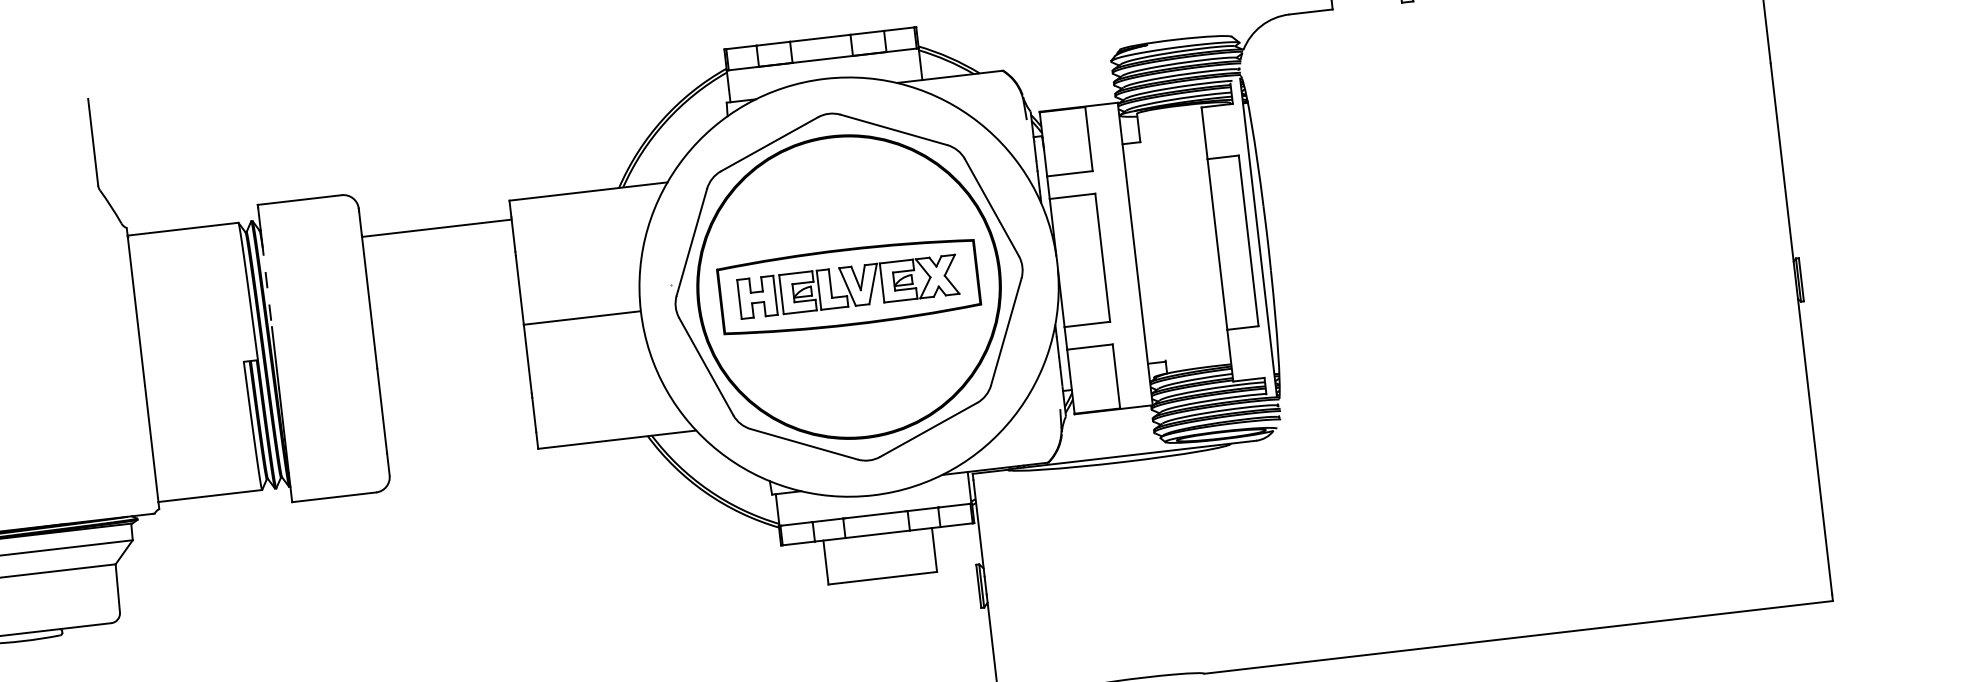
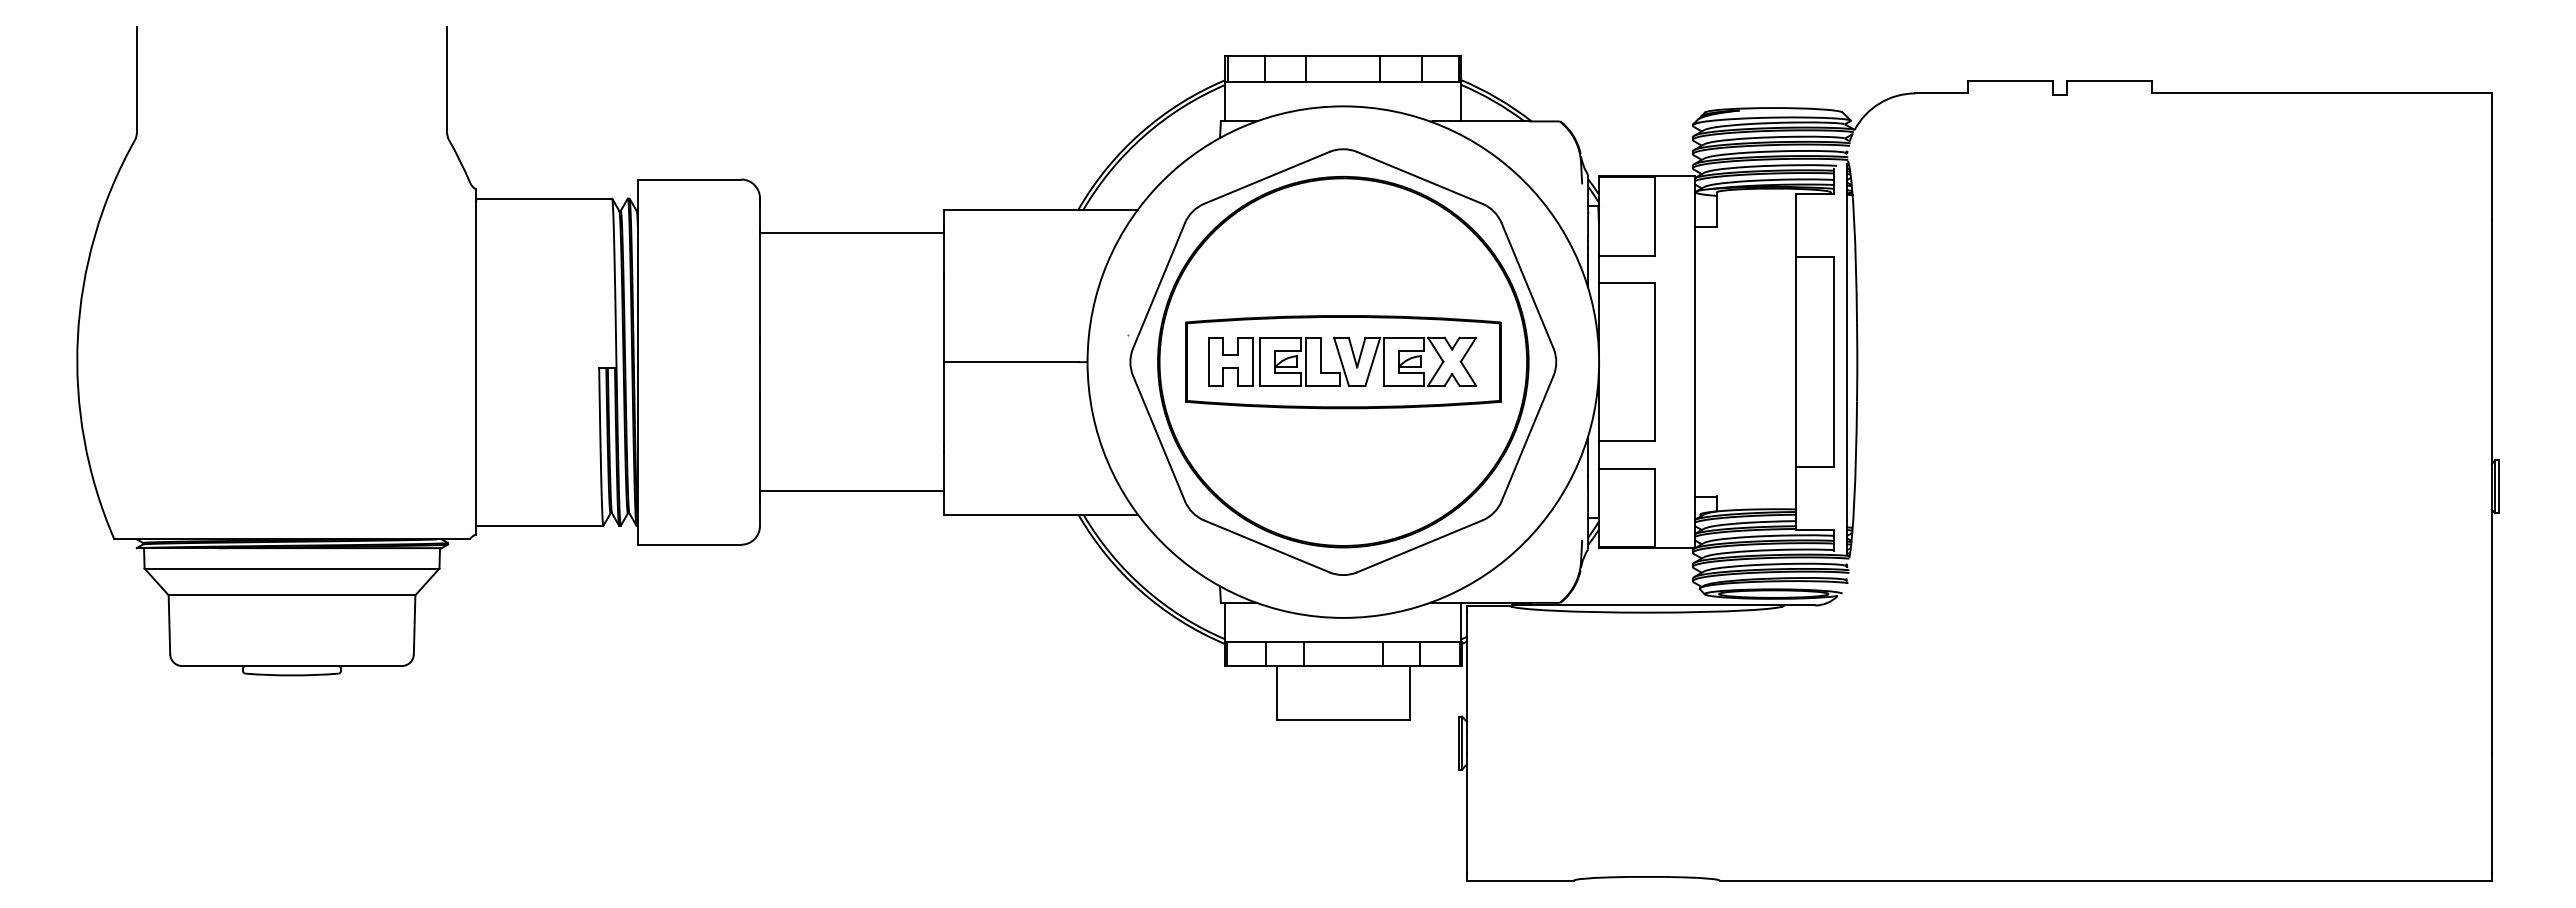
line: (267, 282) -> (638, 275), dashed -> solid
line: (460, 438) -> (851, 491), added

